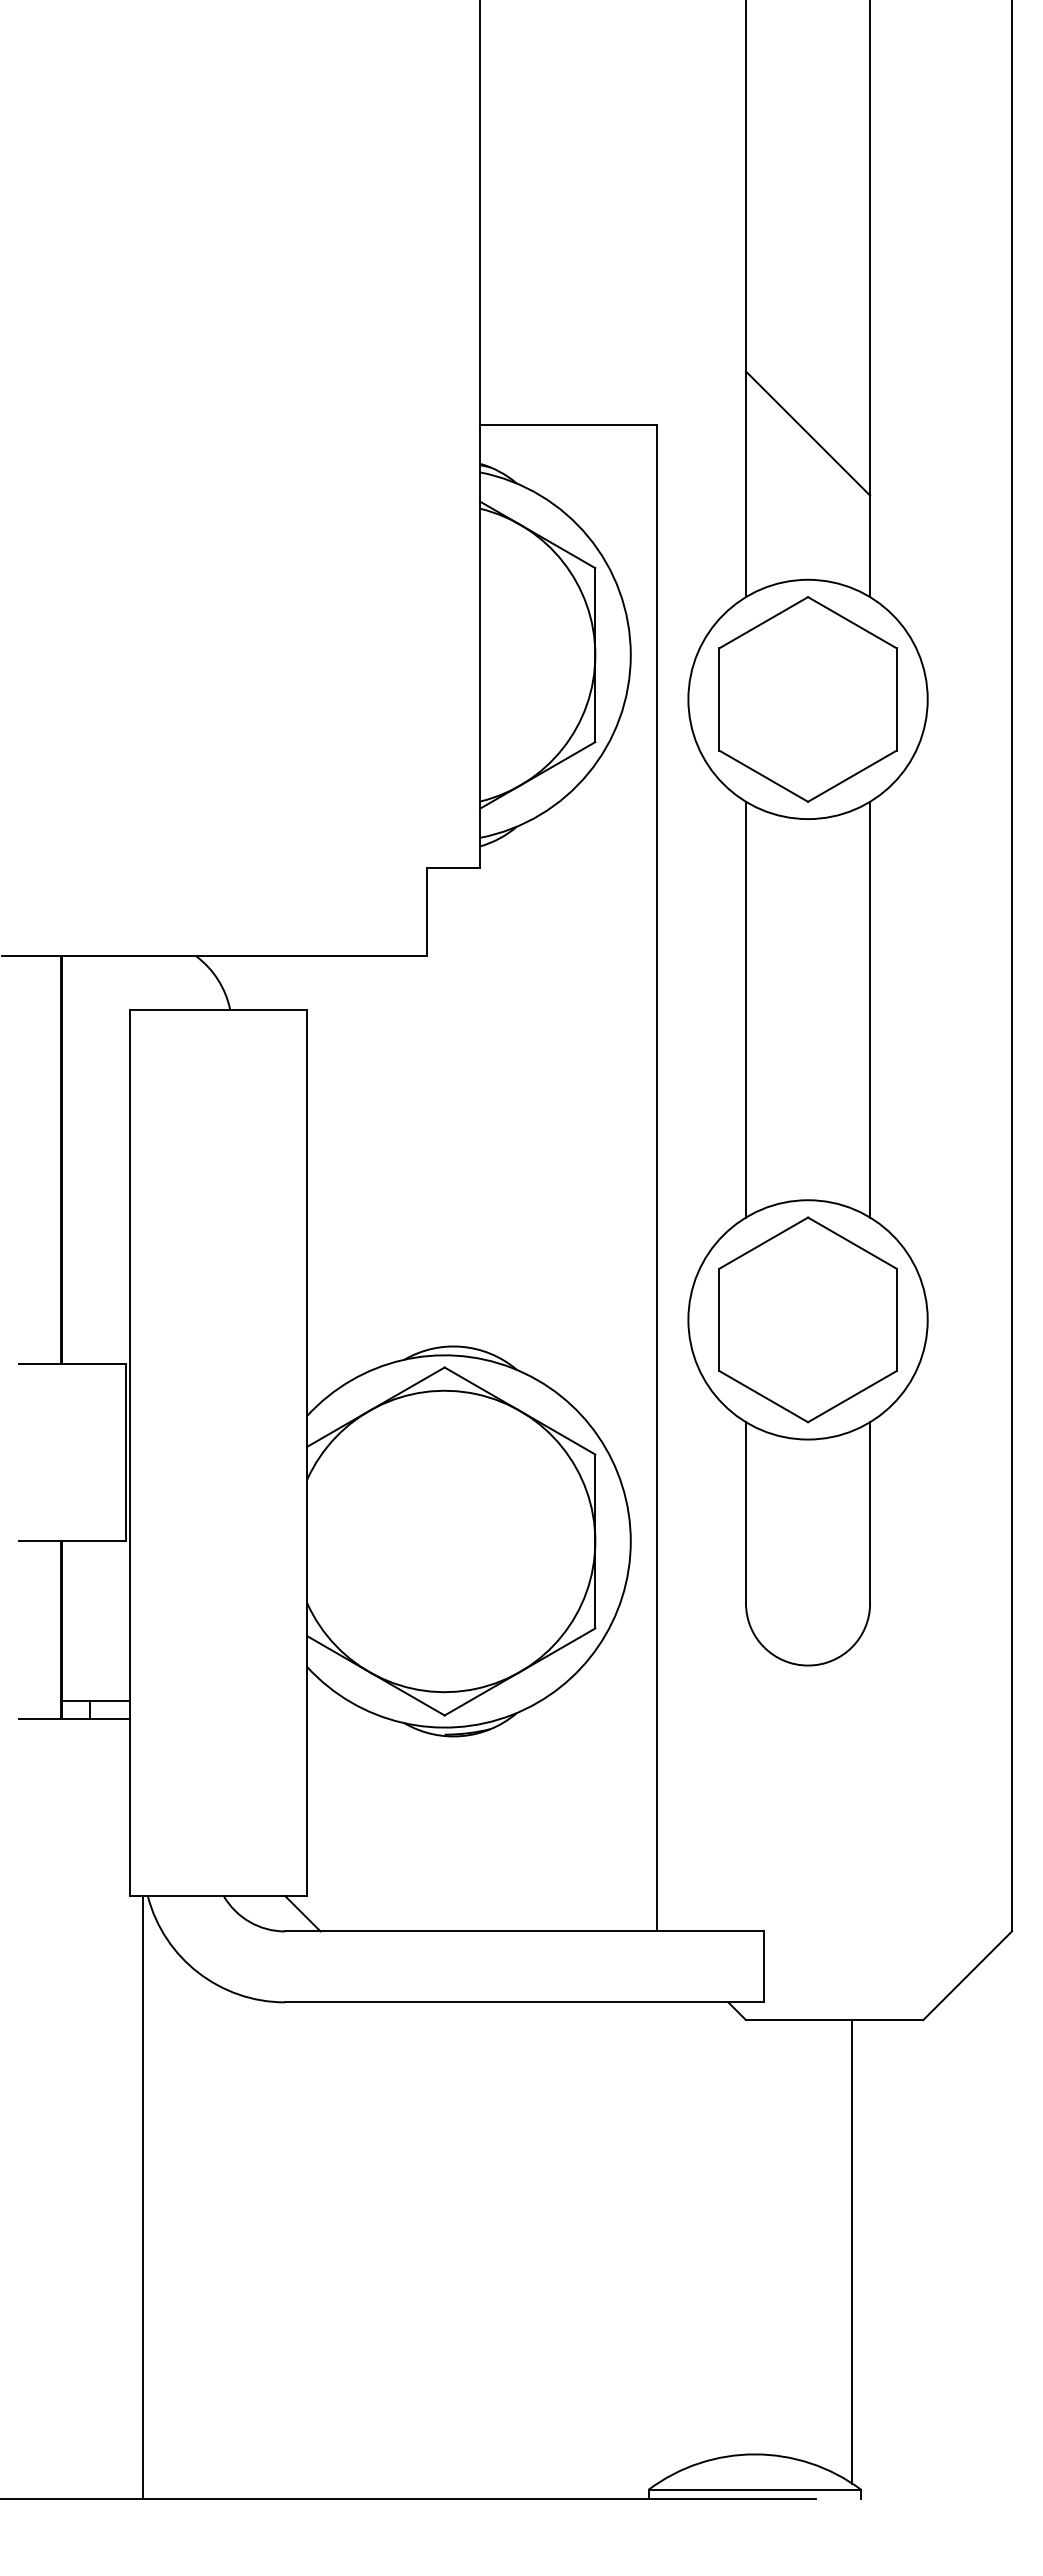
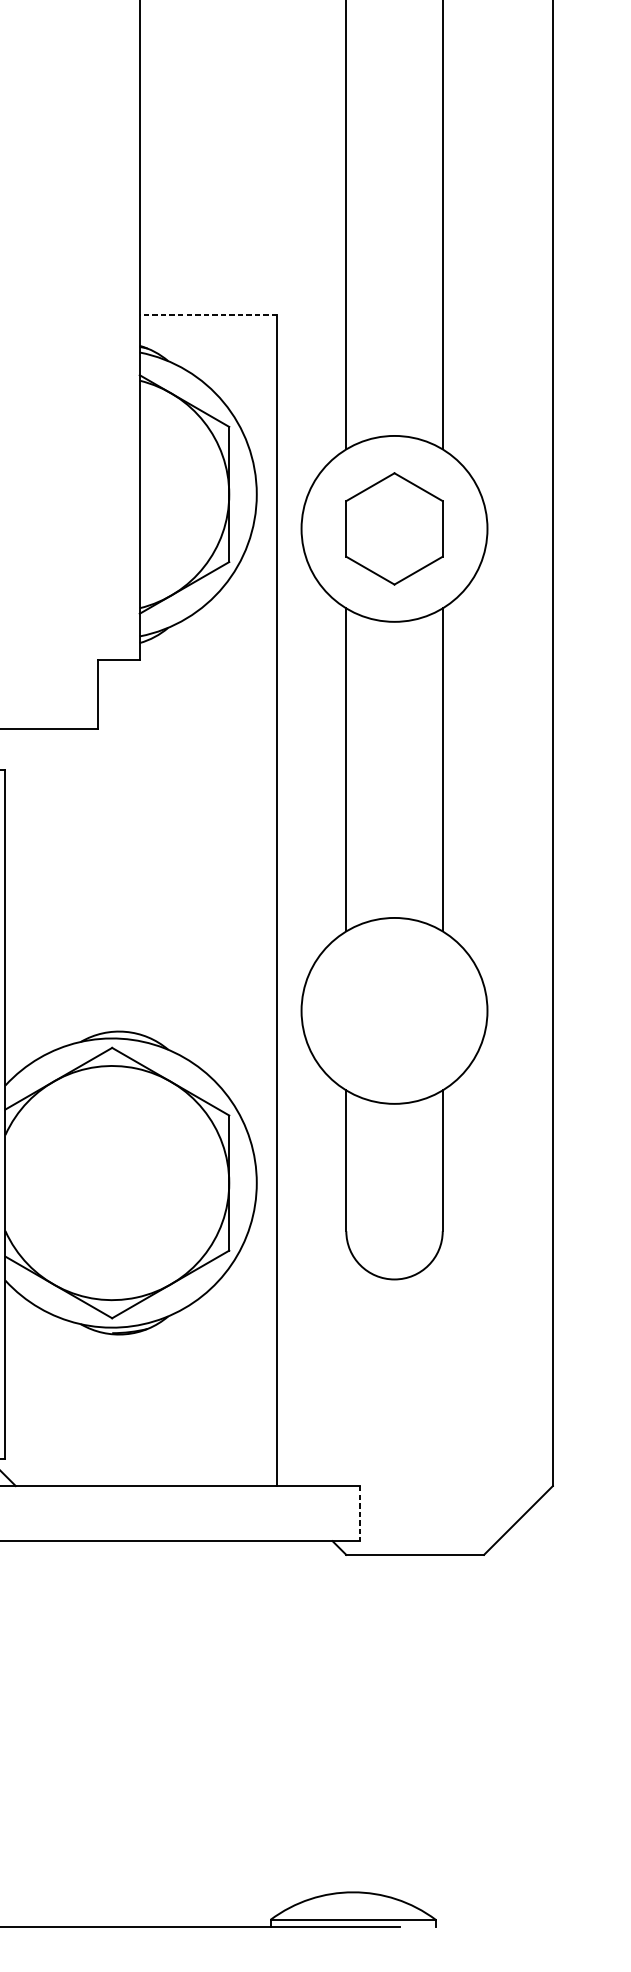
line: (568, 424) -> (208, 315), solid -> dashed
line: (808, 433) -> (394, 322), removed
part: (807, 699) -> (394, 528), size x0.7
part: (807, 1319) -> (394, 1010), removed
line: (763, 1967) -> (359, 1514), solid -> dashed
line: (852, 2251) -> (429, 1734), removed

